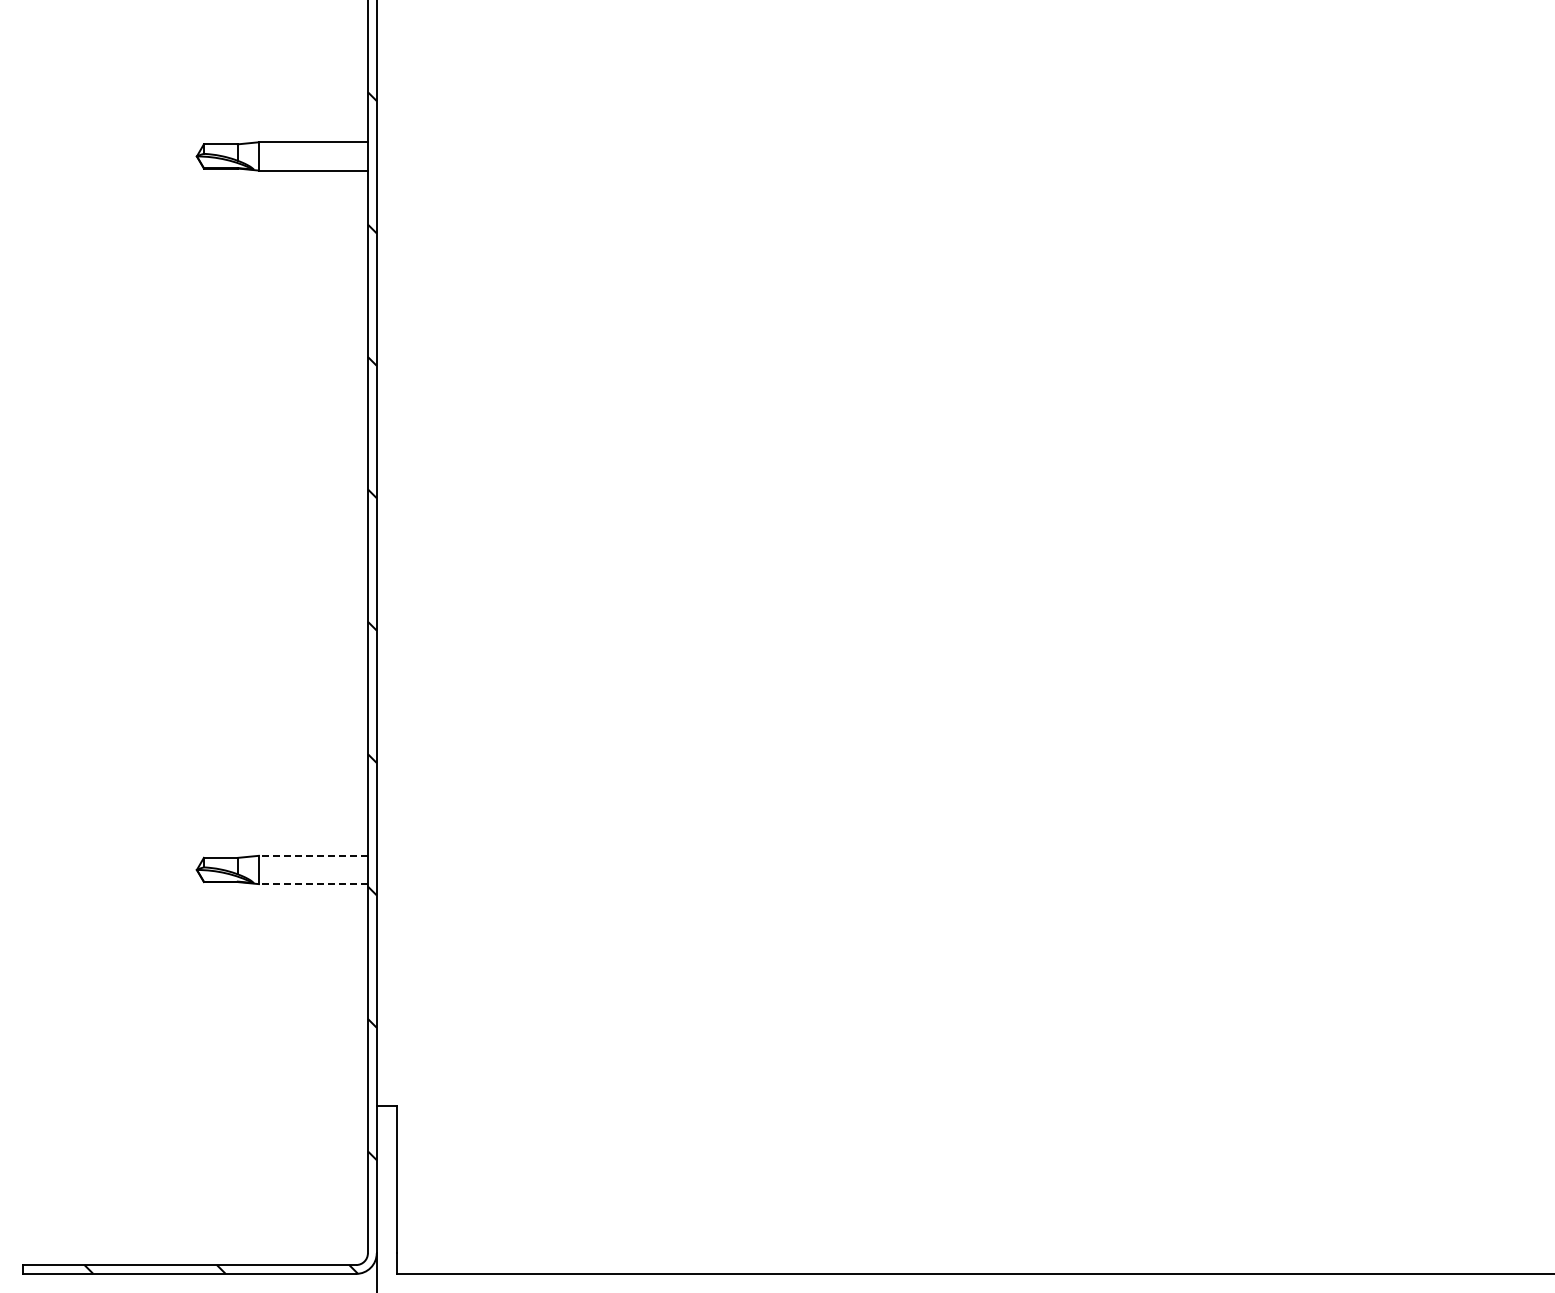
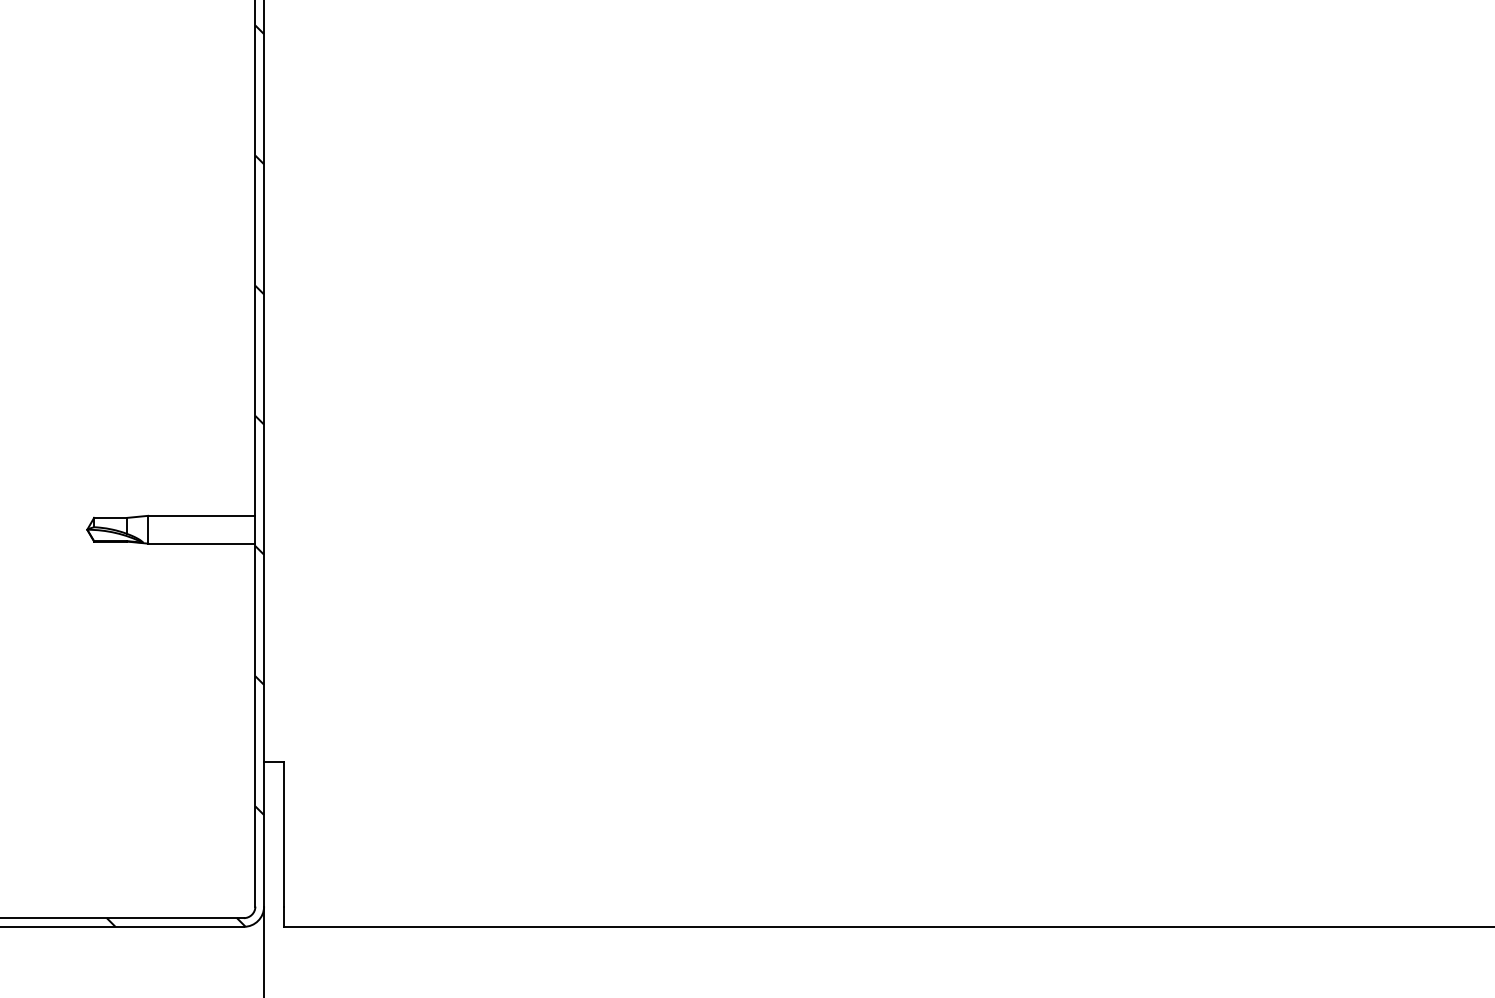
line: (313, 855) -> (201, 515), dashed -> solid
line: (313, 884) -> (201, 544), dashed -> solid

